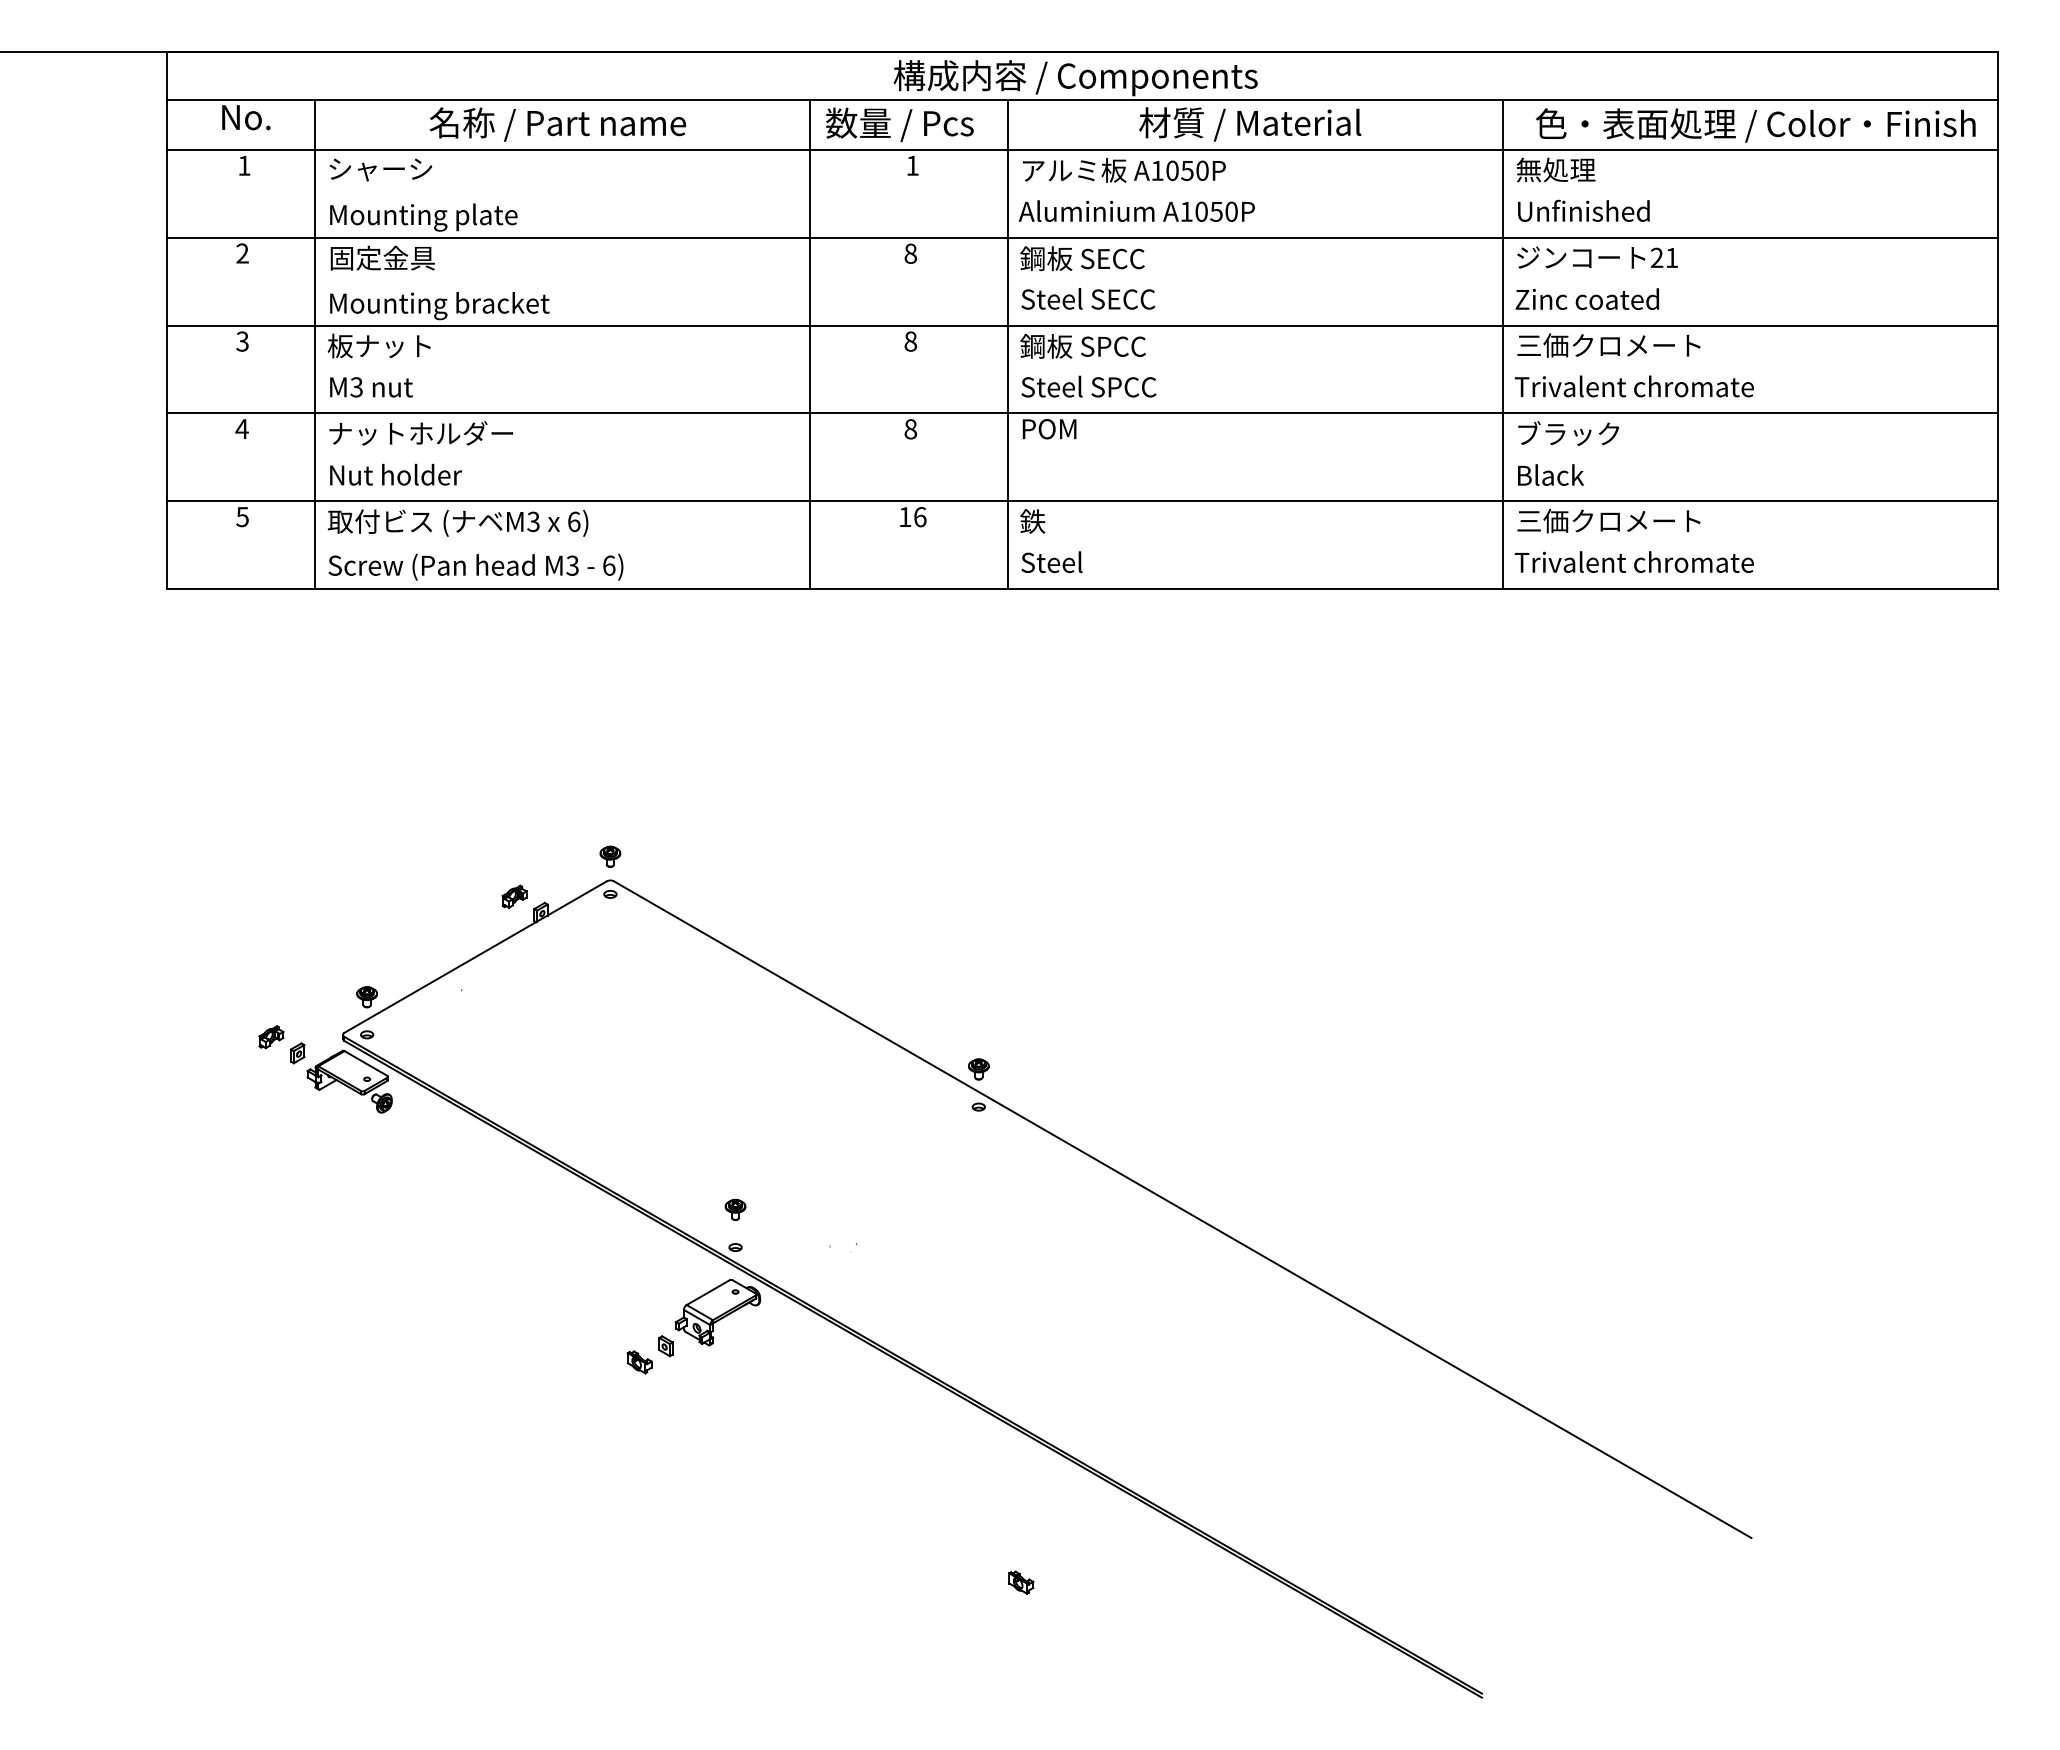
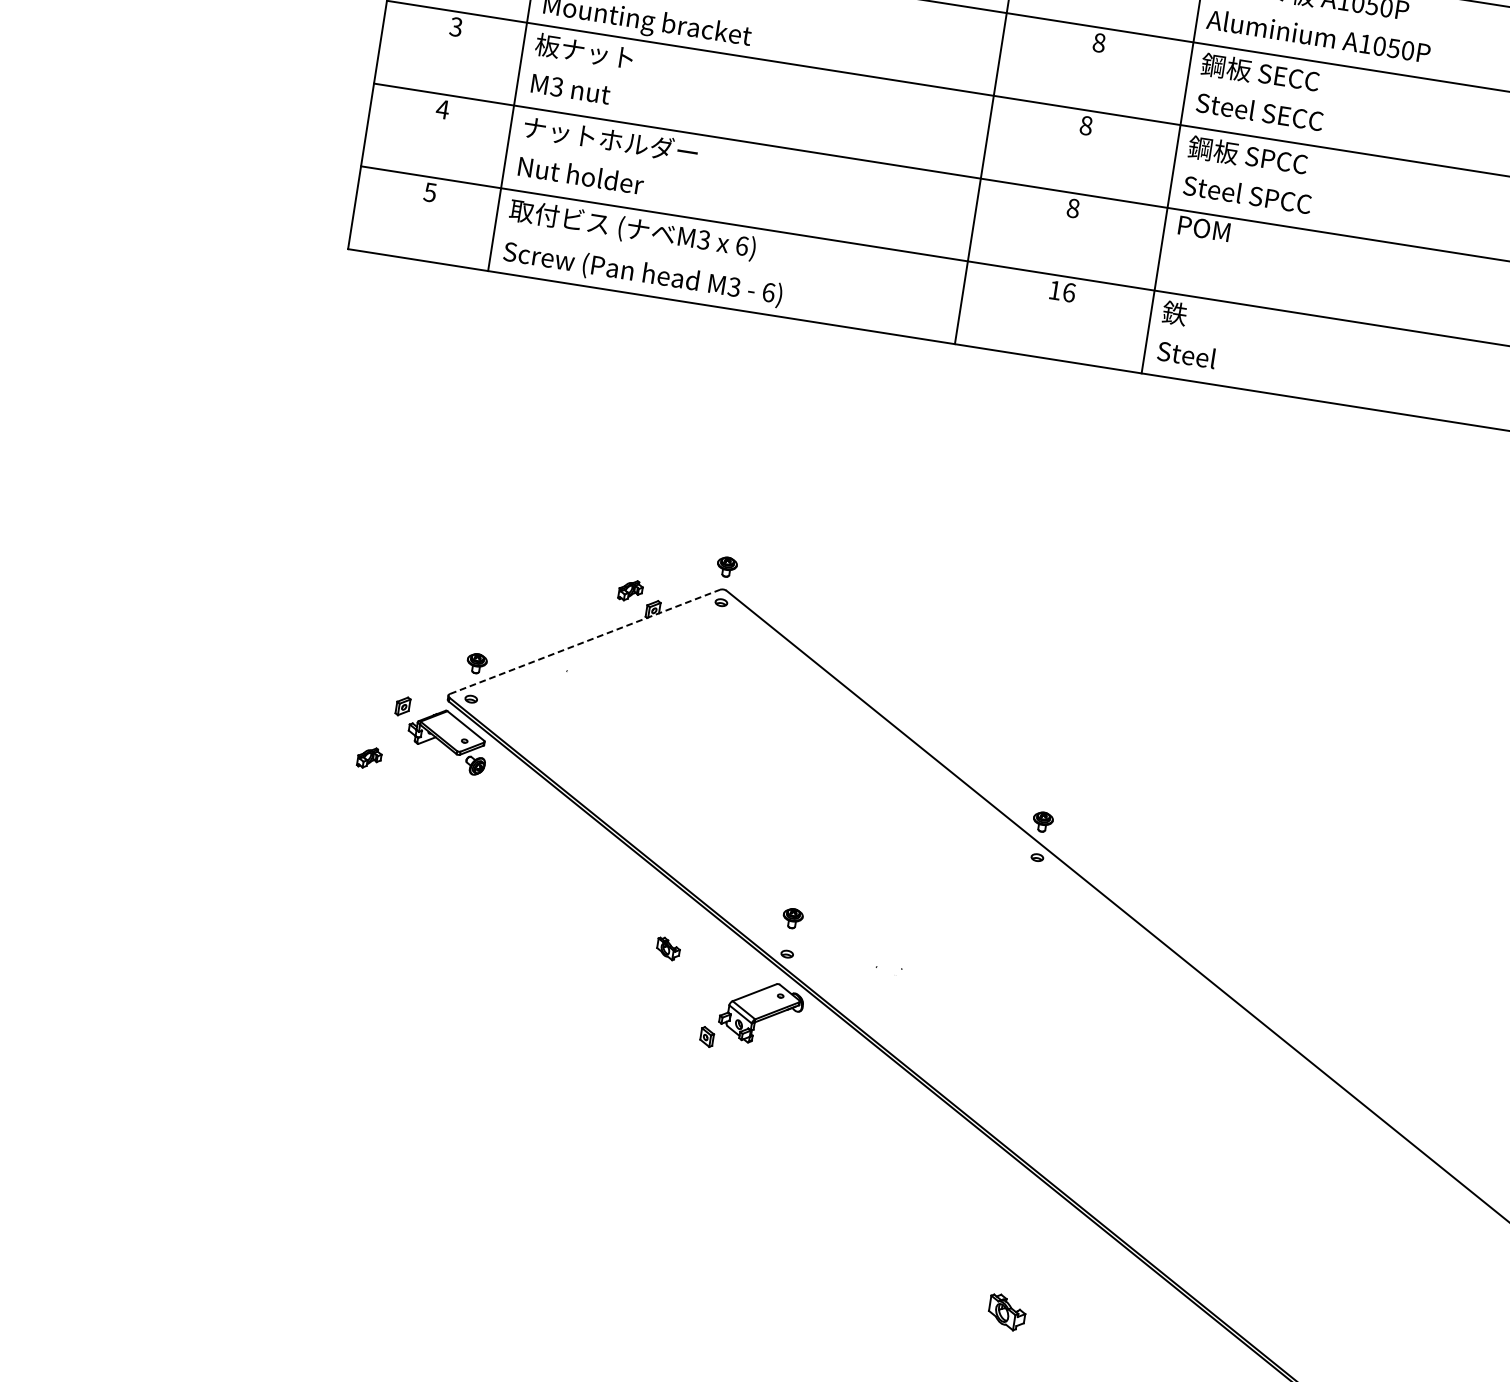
line: (475, 957) -> (584, 642), solid -> dashed
part: (271, 1037) -> (369, 758), moved
part: (639, 1362) -> (668, 949), moved
part: (1021, 1582) -> (1007, 1312), size x1.6

